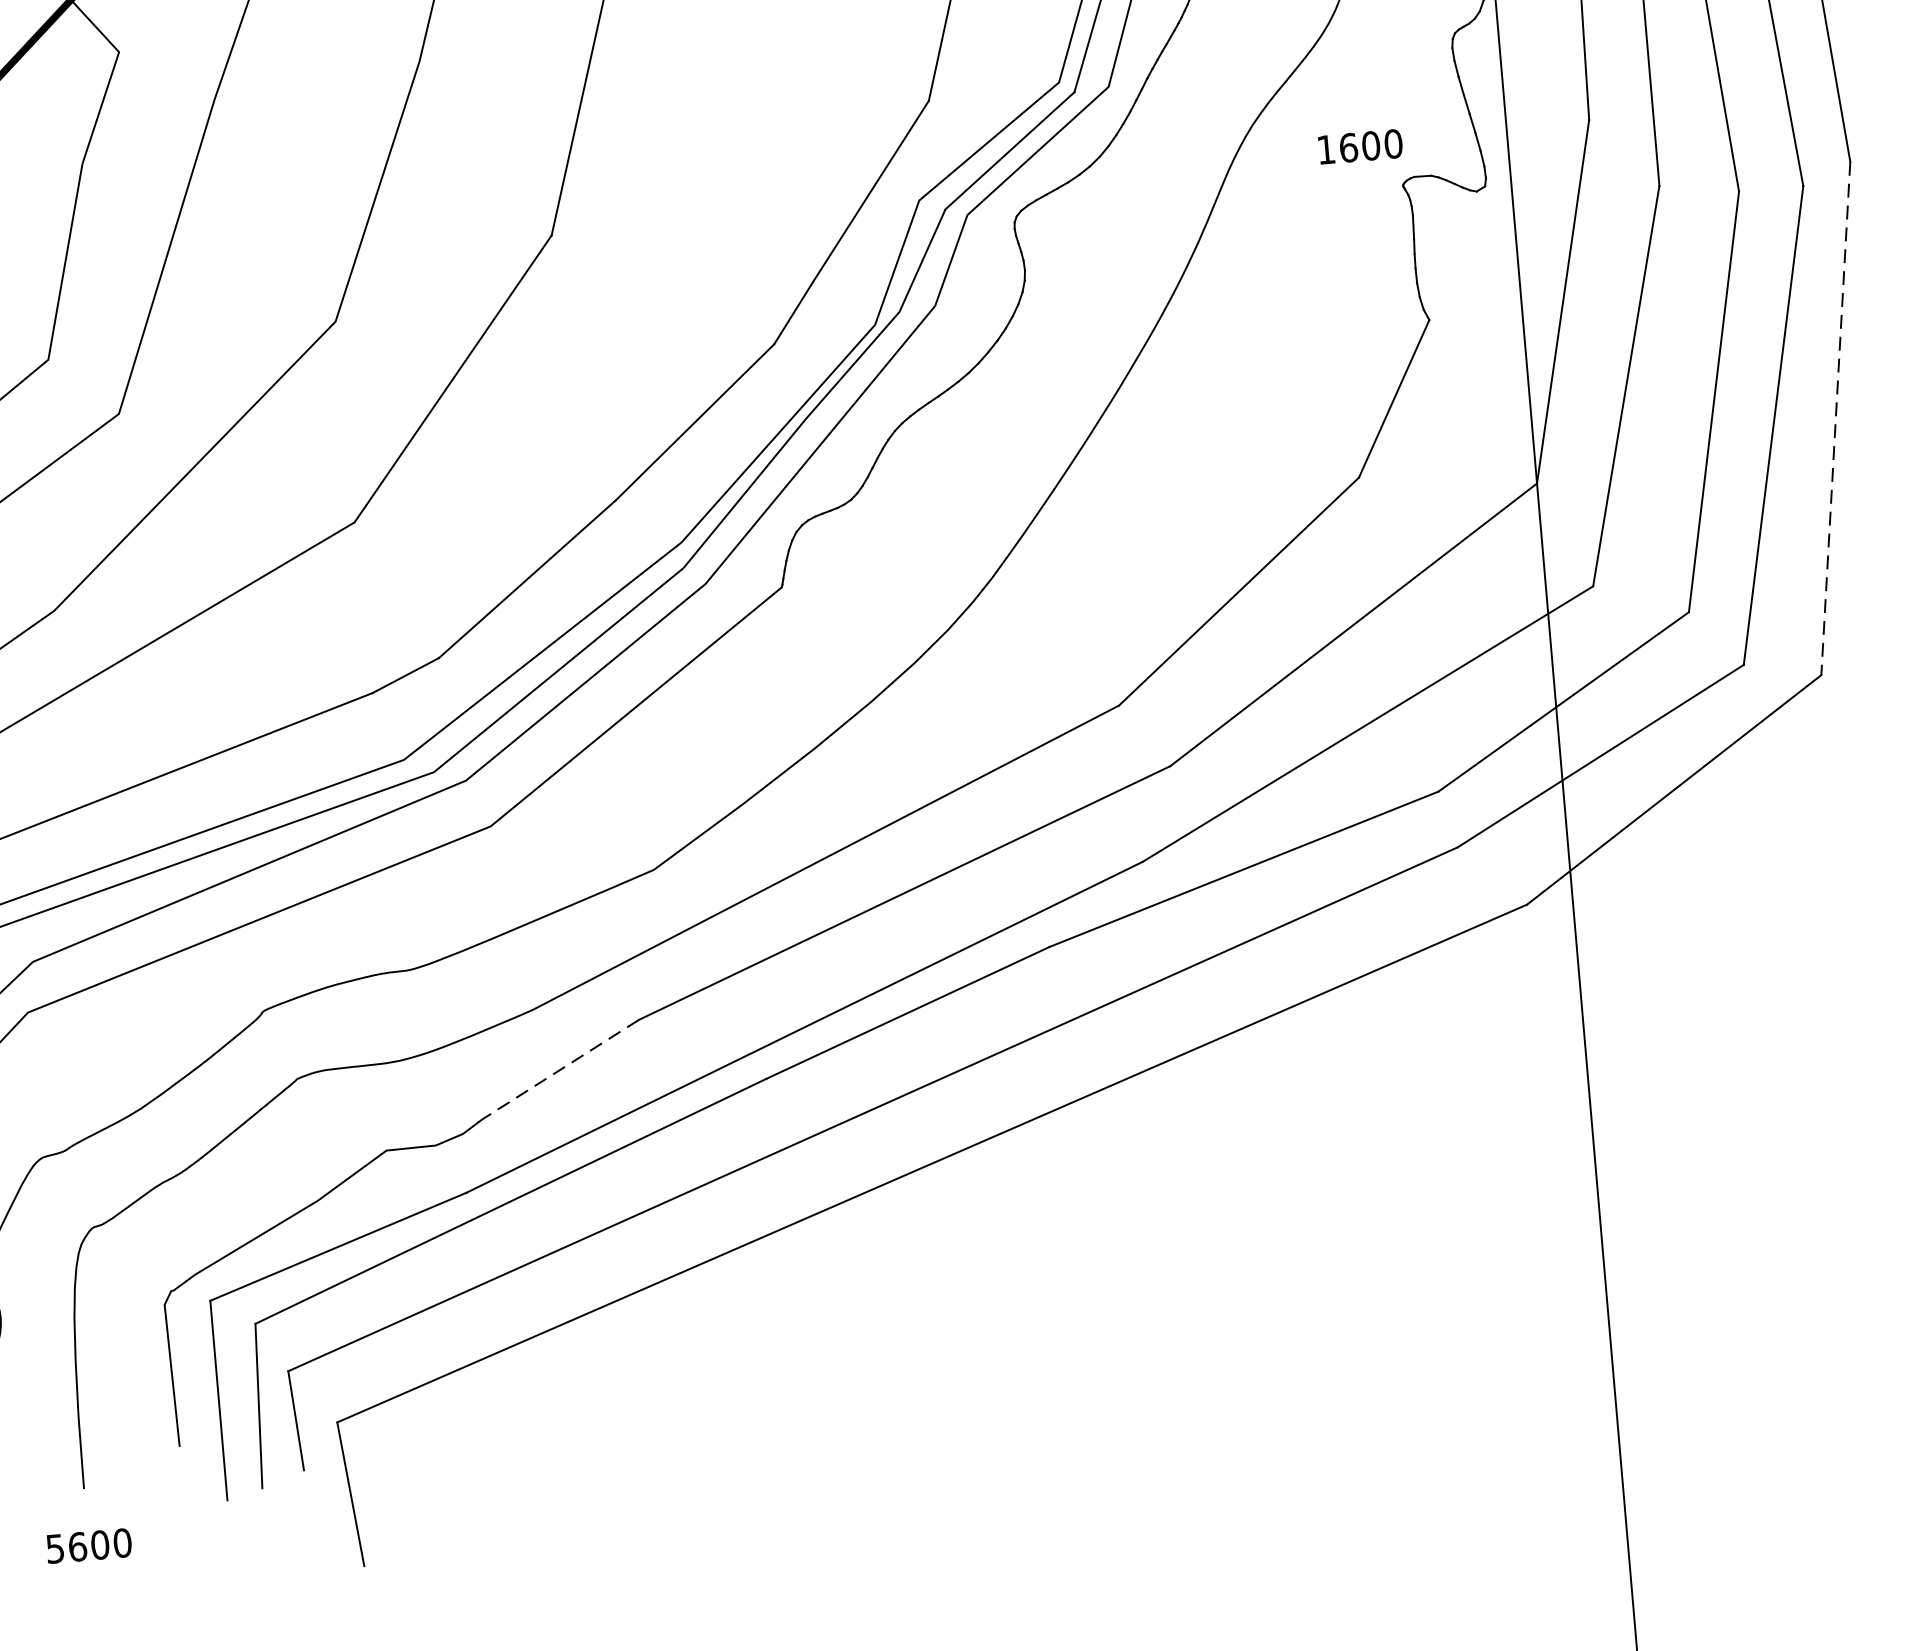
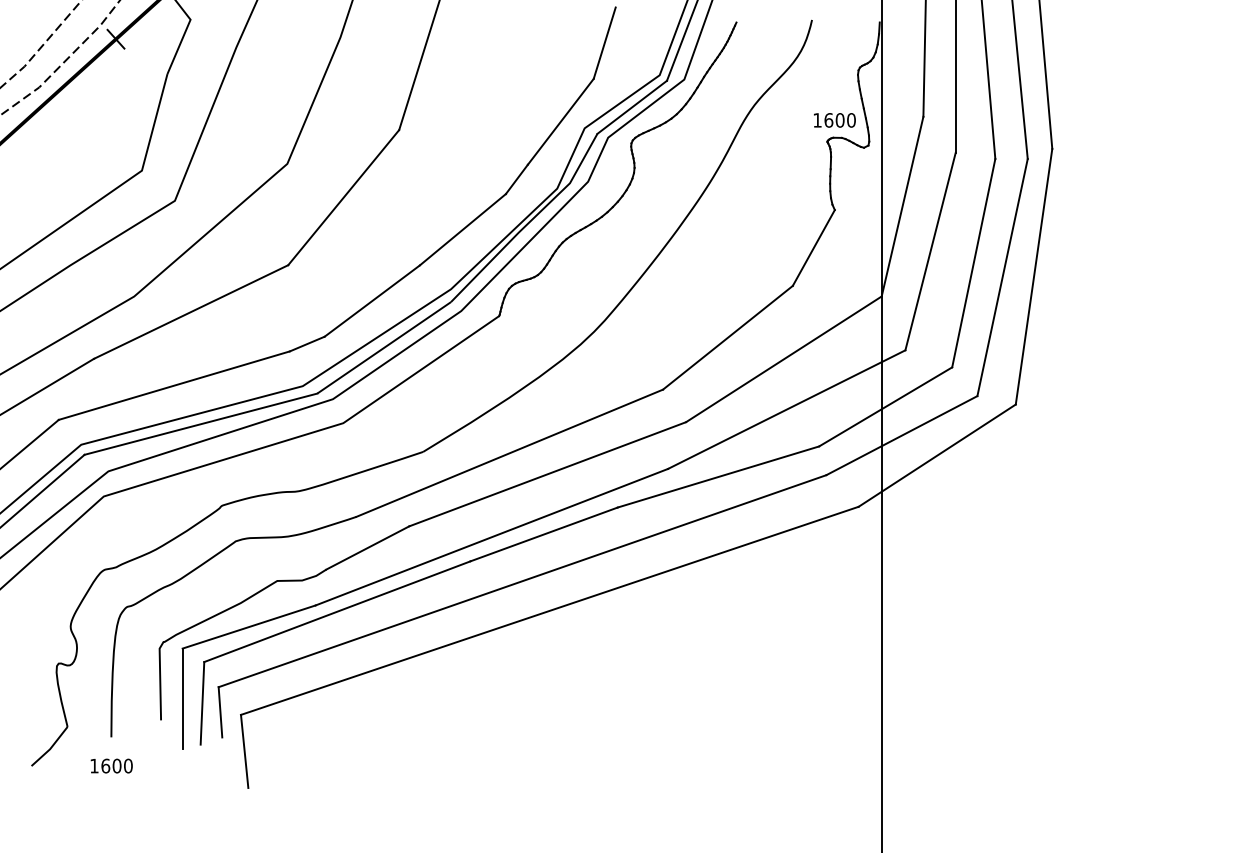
text: (1359, 147) -> (834, 120), moved
line: (1834, 420) -> (1033, 277), dashed -> solid
line: (559, 1068) -> (367, 547), dashed -> solid
text: (55, 1547) -> (94, 765), 5600 -> 1600

